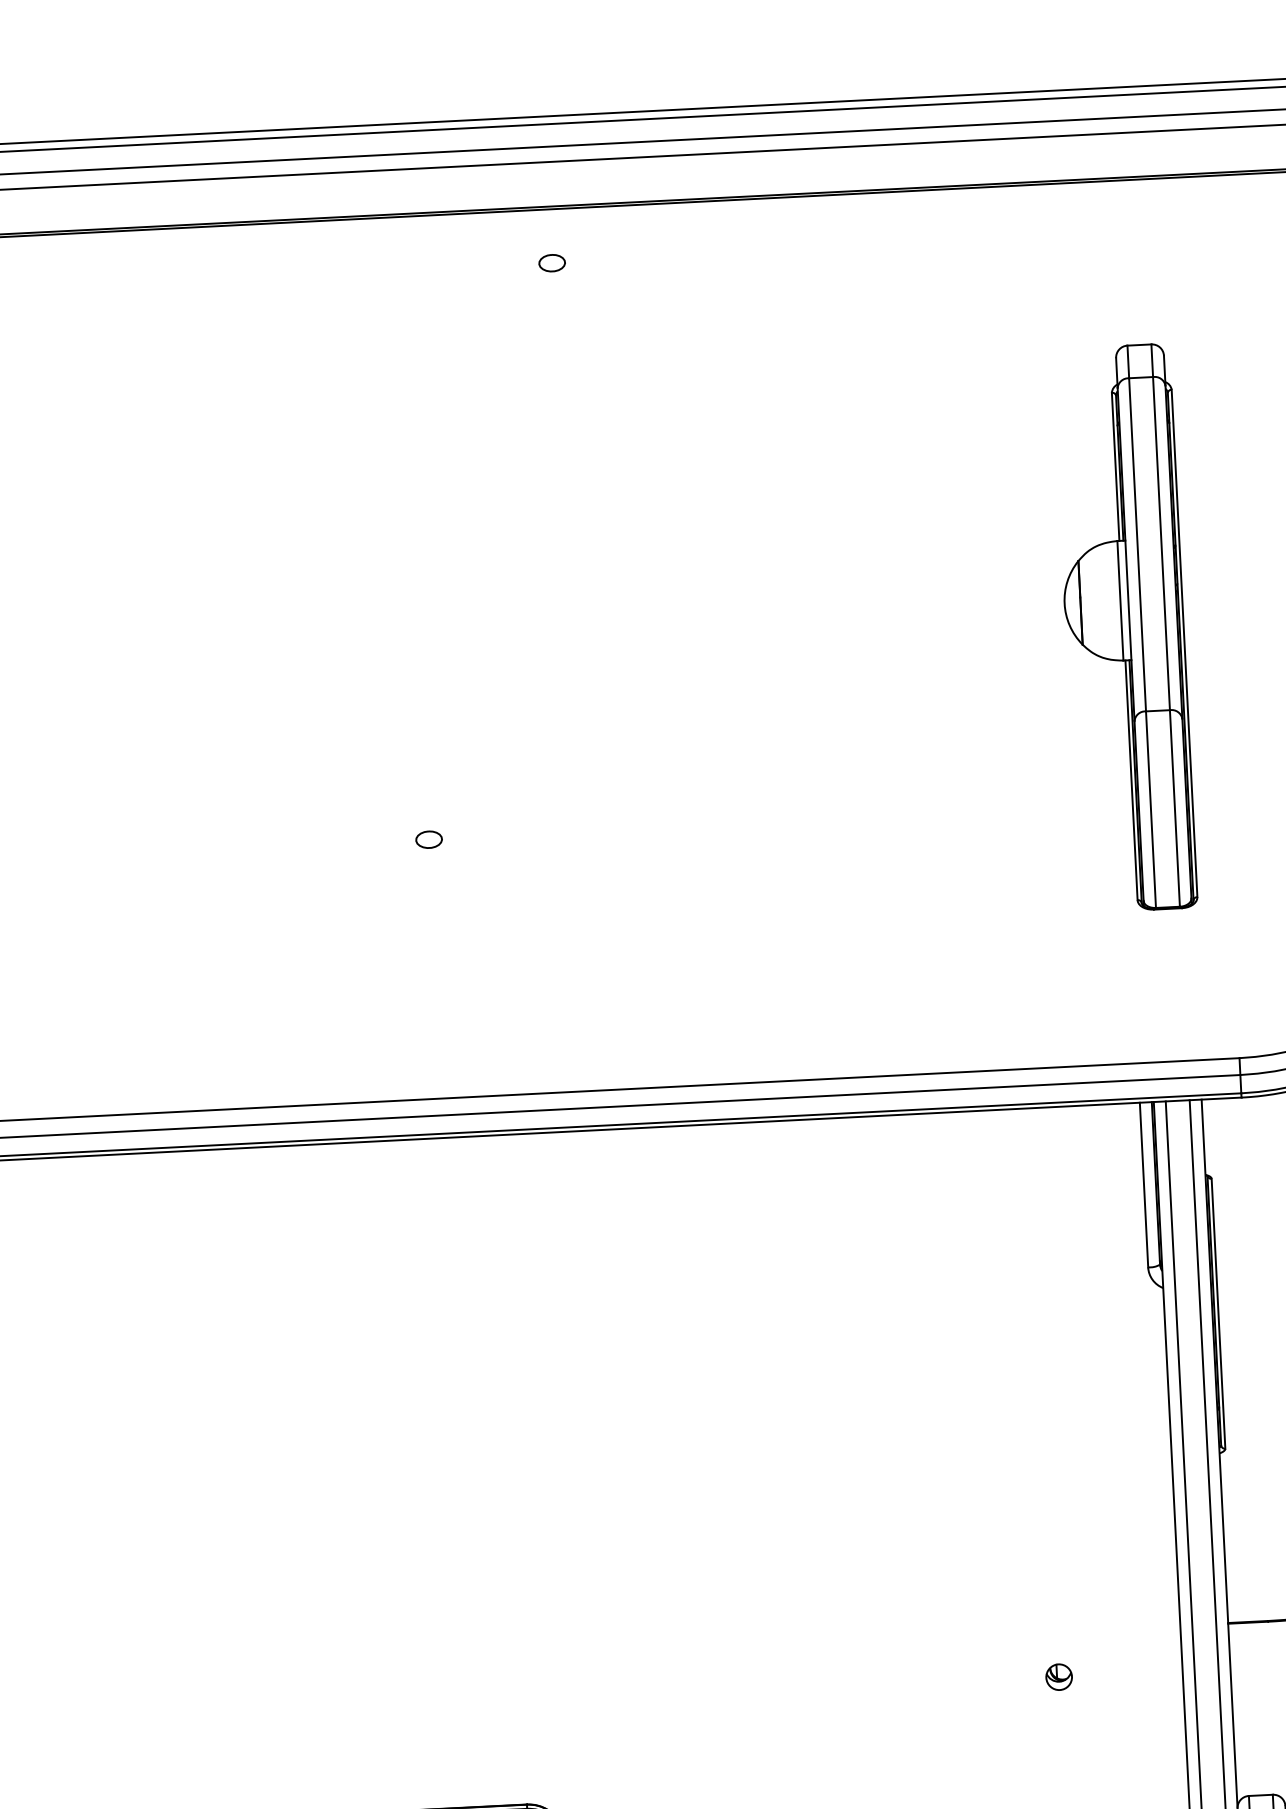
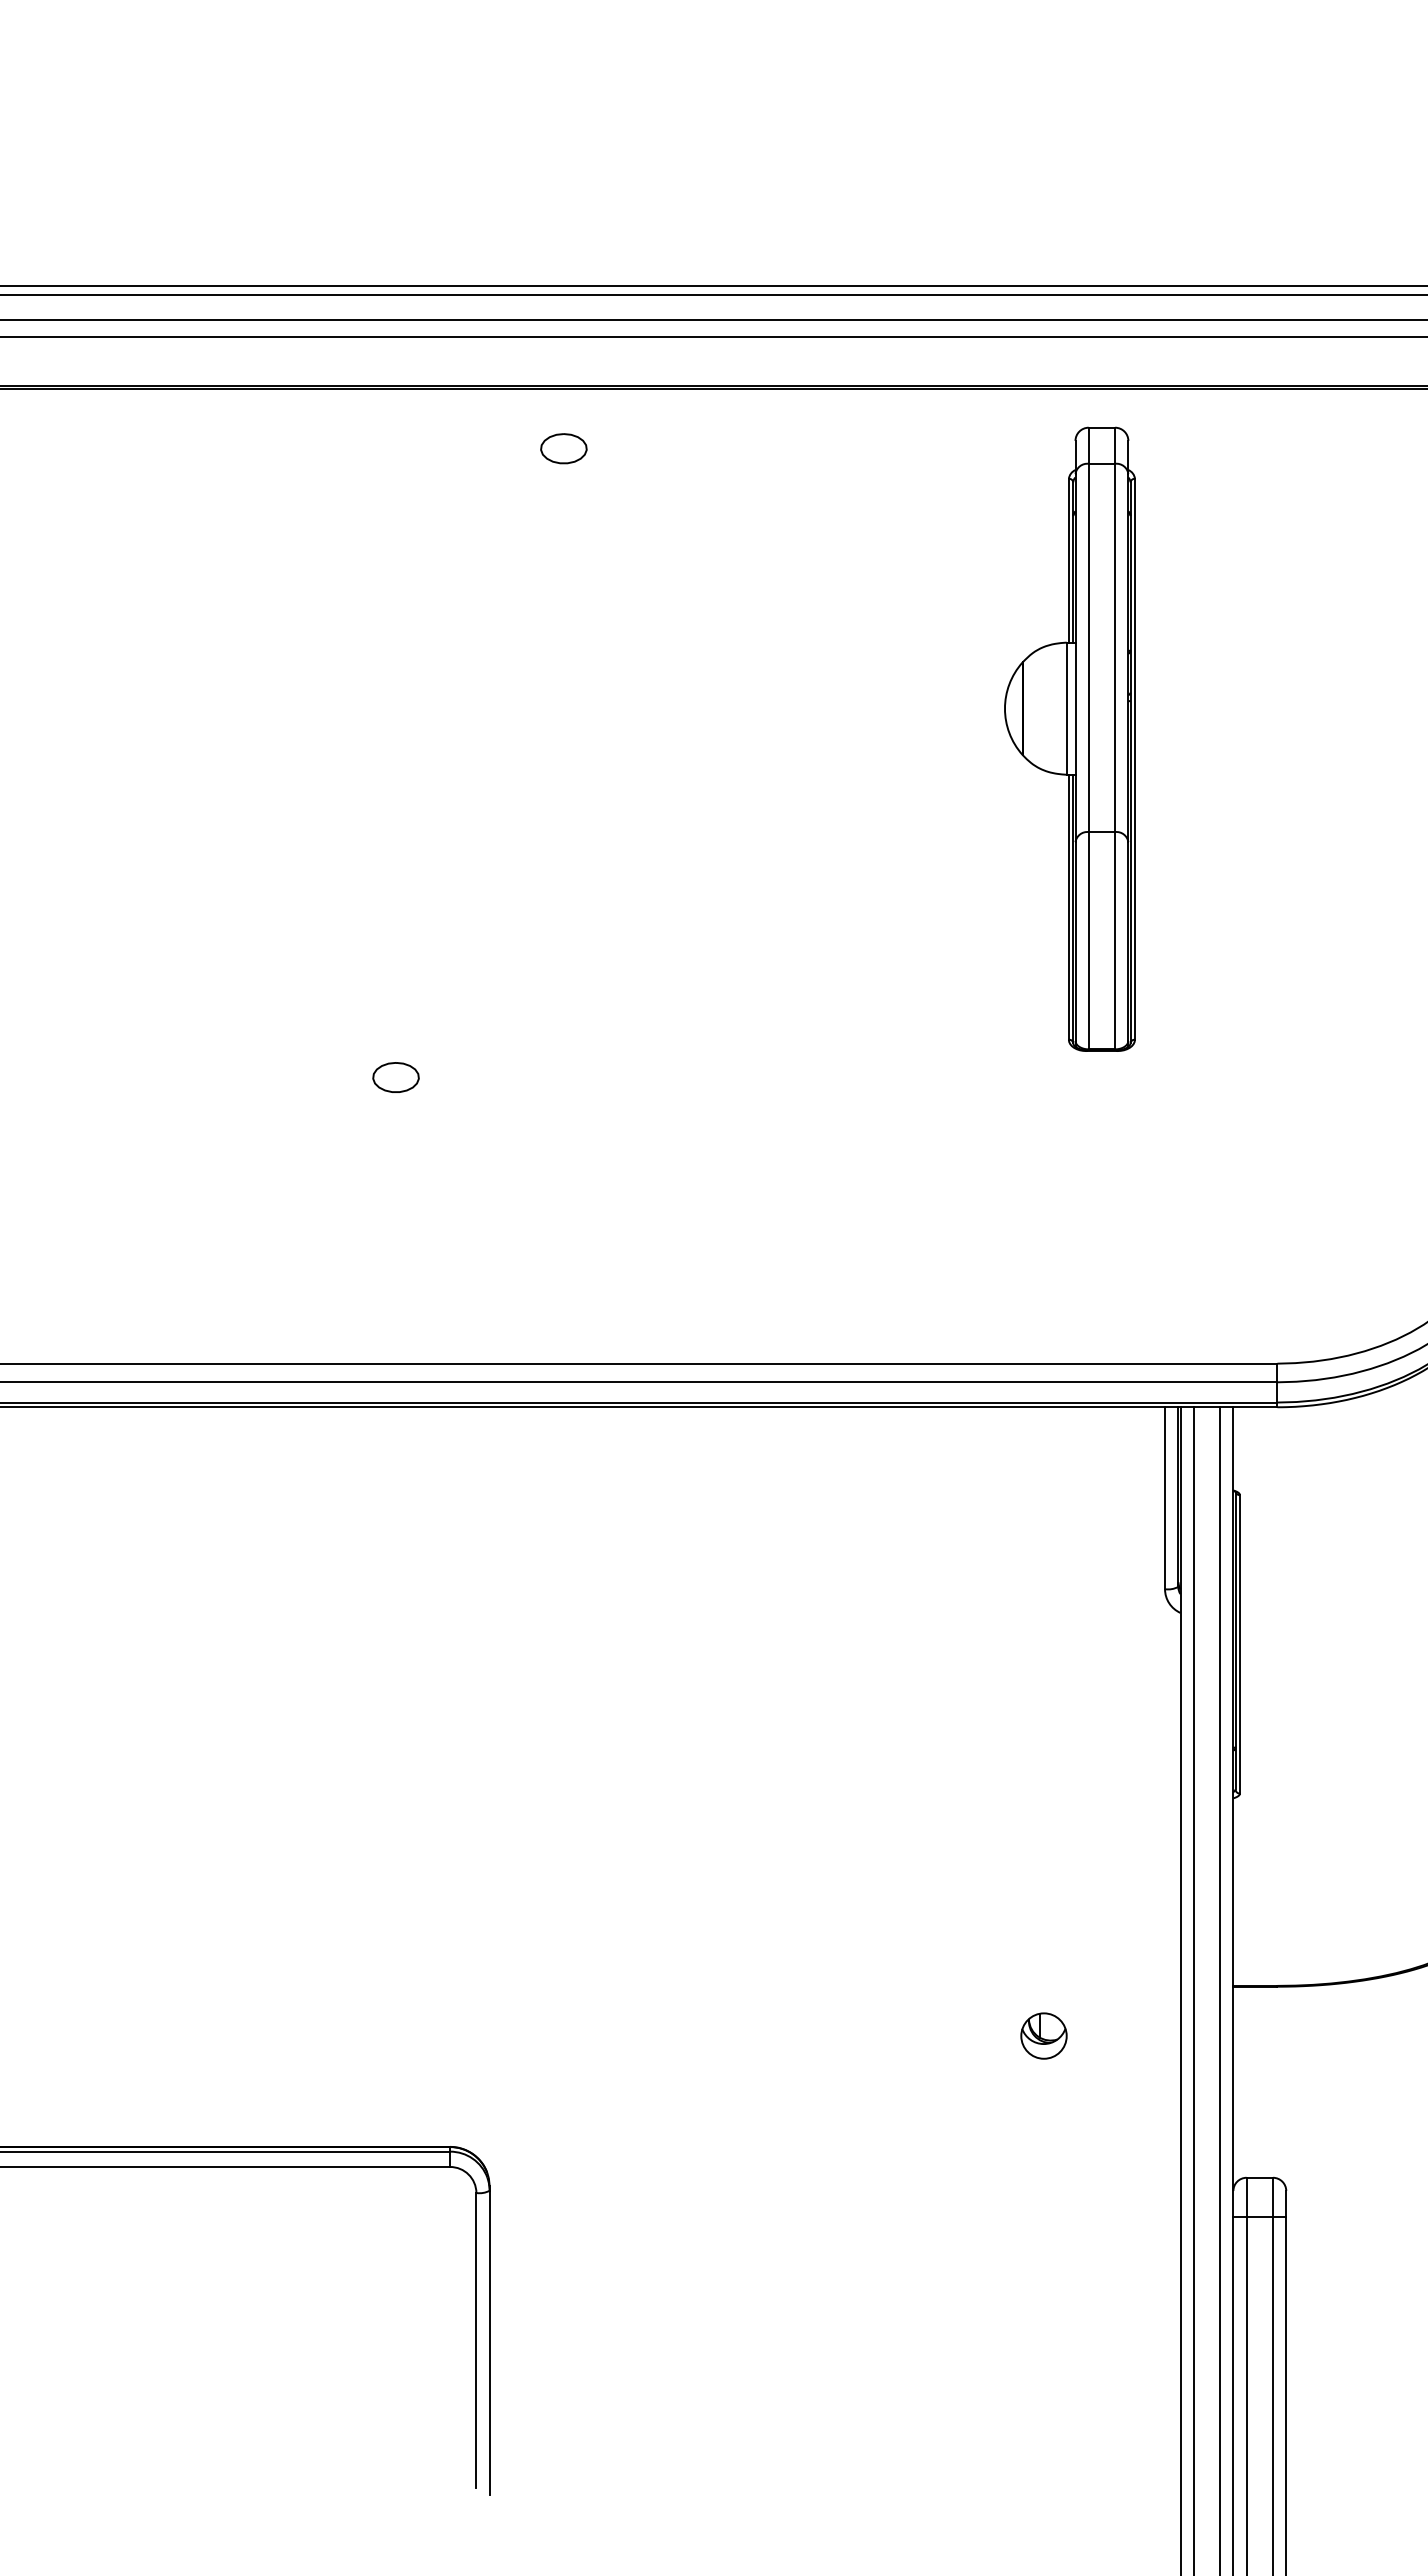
part: (551, 263) -> (563, 448), size x1.6
part: (1124, 627) -> (1069, 738), moved
part: (428, 839) -> (395, 1077), size x1.6
part: (1058, 1677) -> (1043, 2036), size x1.6

